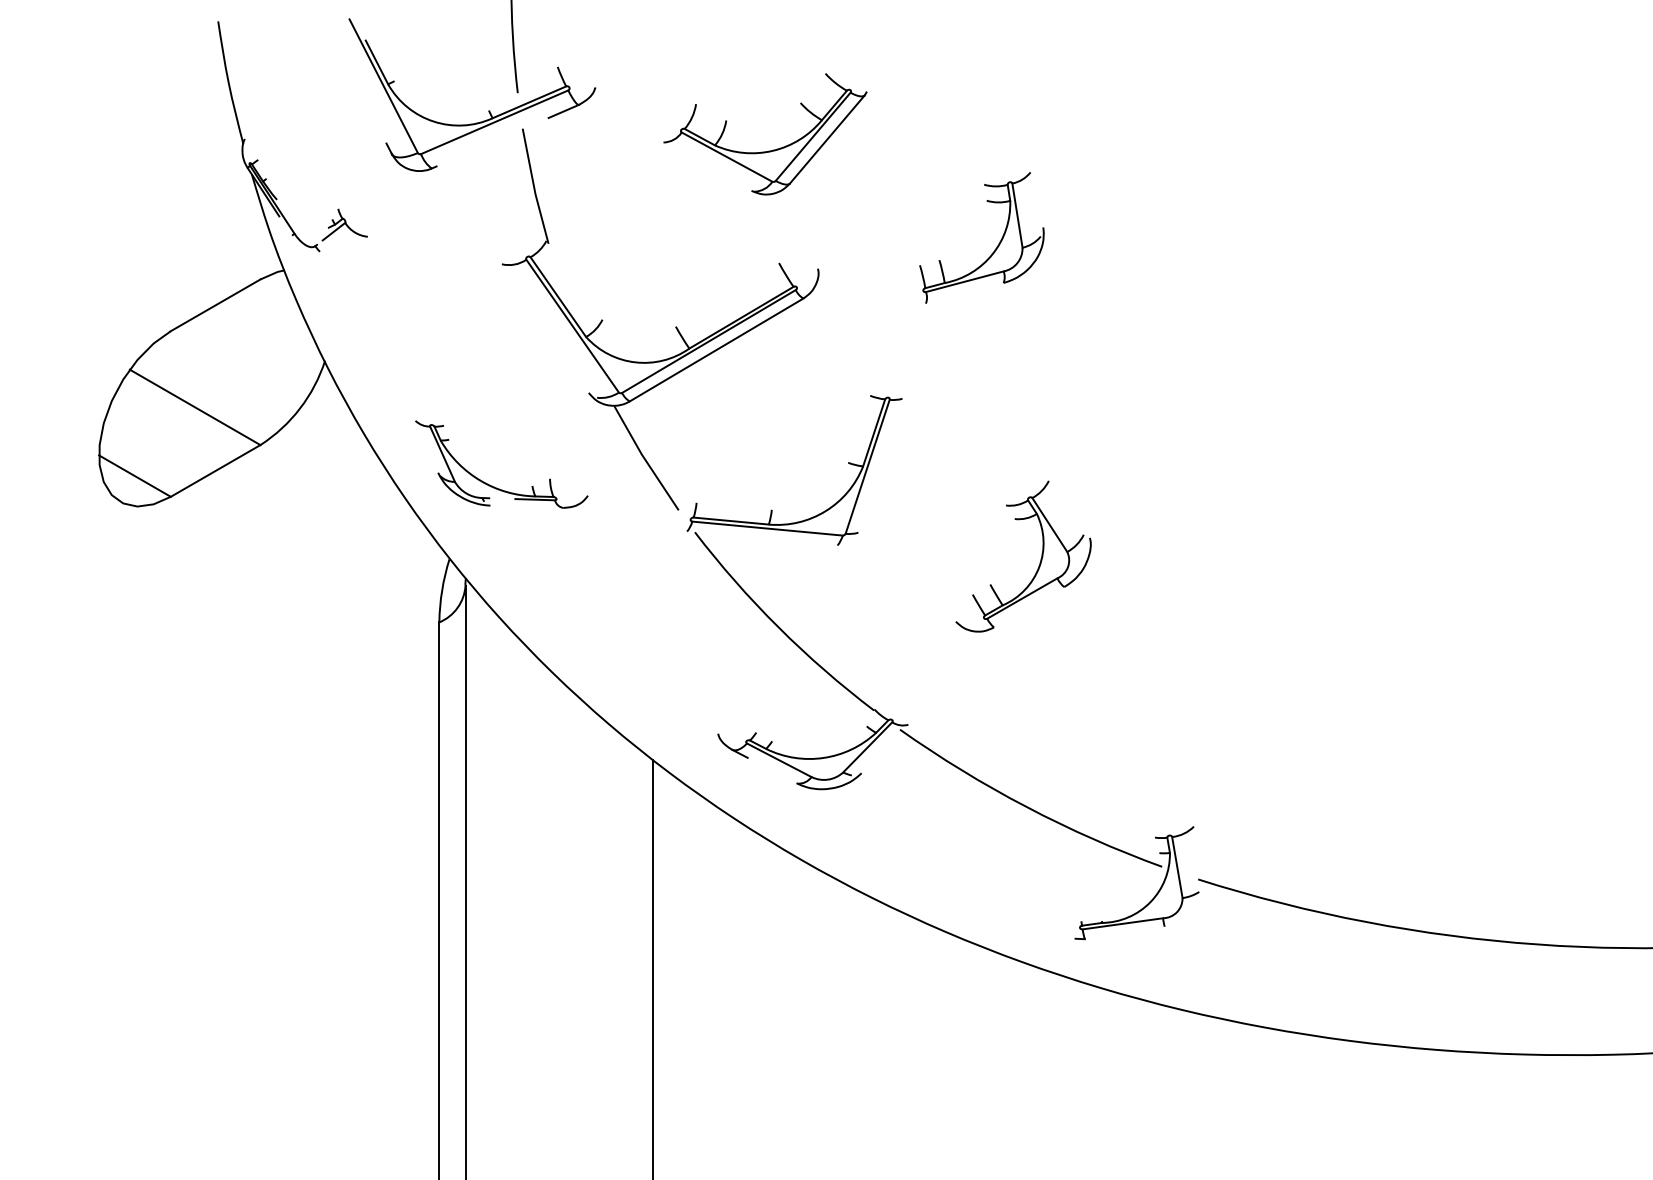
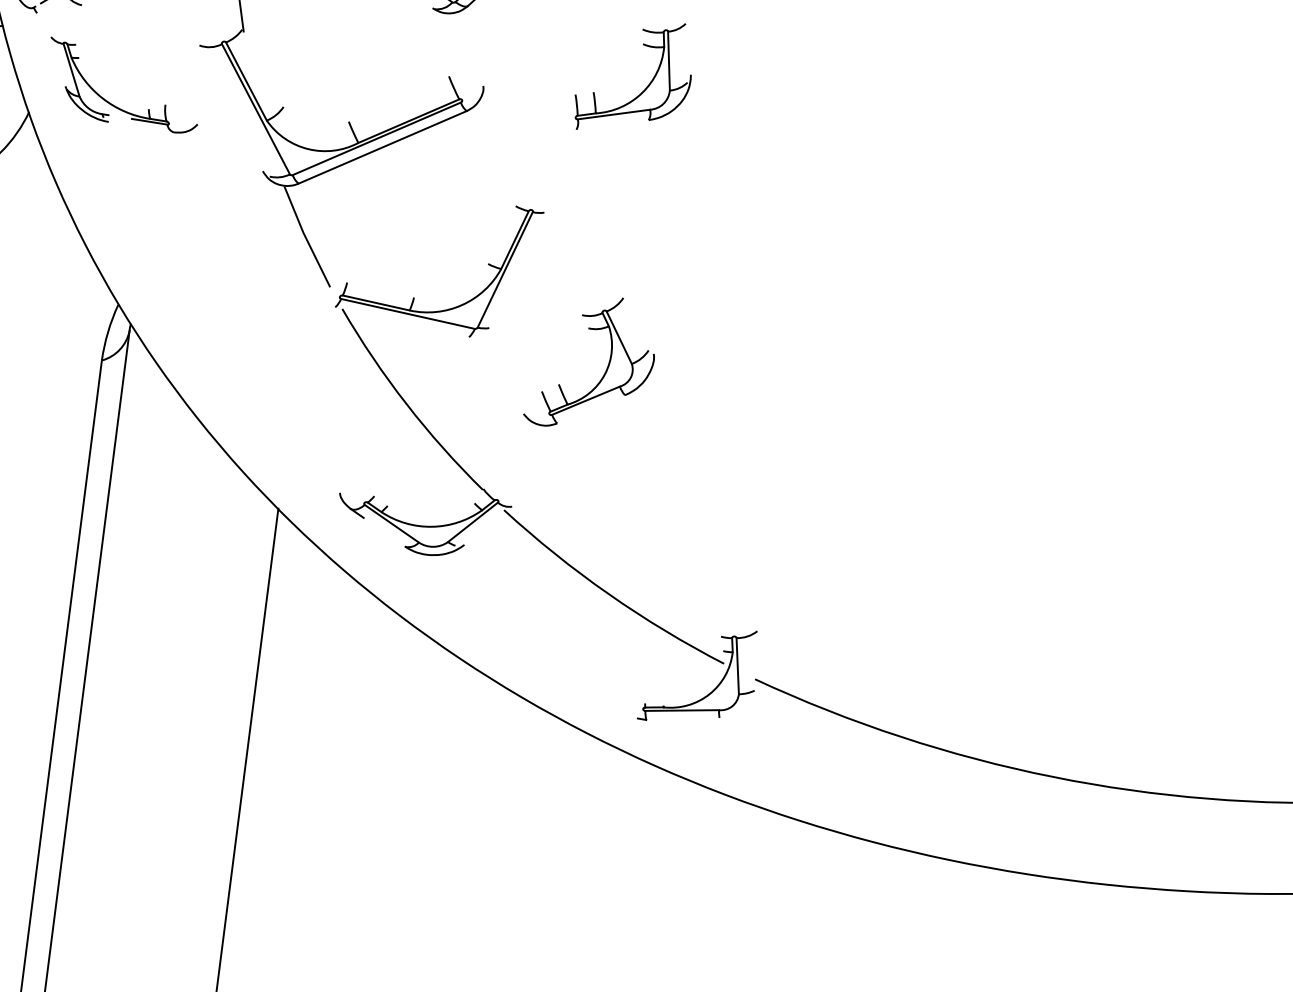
part: (492, 485) -> (112, 104), moved
part: (1039, 562) -> (605, 370), moved

